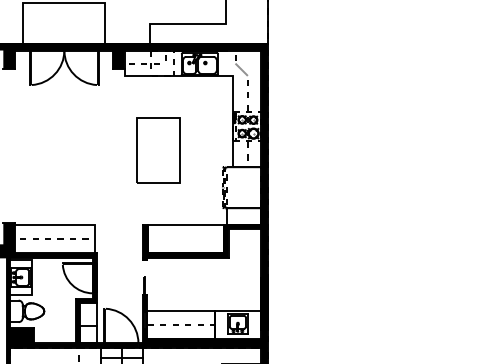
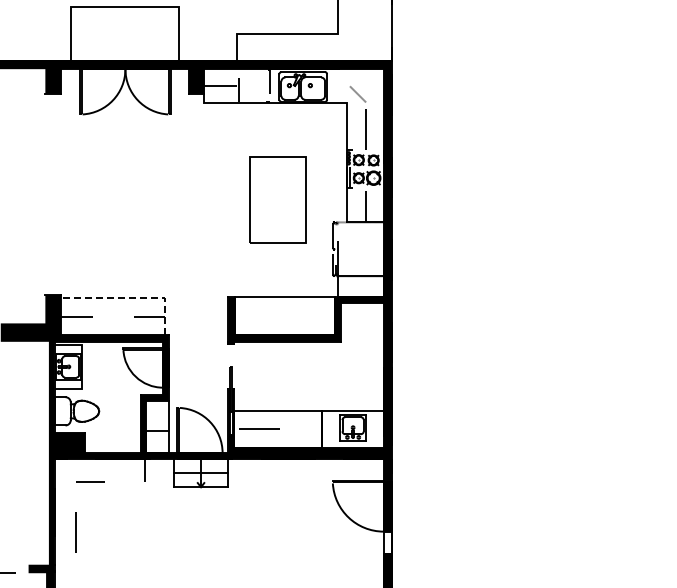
part: (158, 149) -> (277, 199), moved
line: (68, 225) -> (131, 298), solid -> dashed

